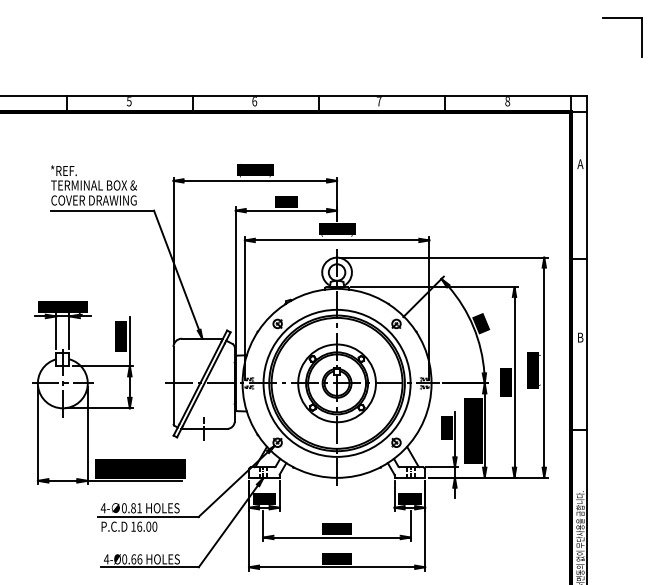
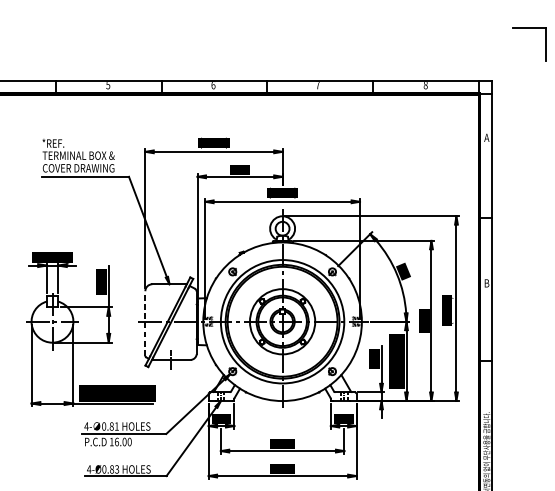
part: (622, 18) -> (529, 29), moved
line: (173, 385) -> (145, 323), solid -> dashed
text: (136, 559) -> (114, 469), 4-Ø0.66 -> 4-Ø0.83

